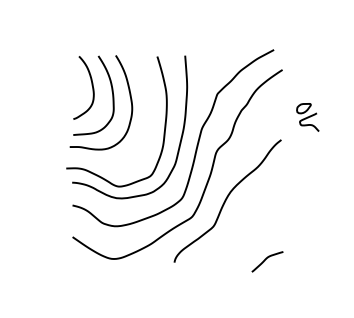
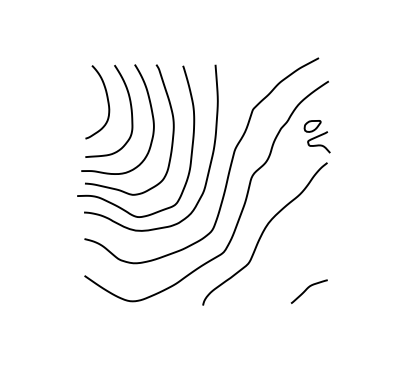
curve: (148, 111) -> (172, 129), added
part: (307, 117) -> (316, 136), moved
curve: (265, 260) -> (307, 289), moved

